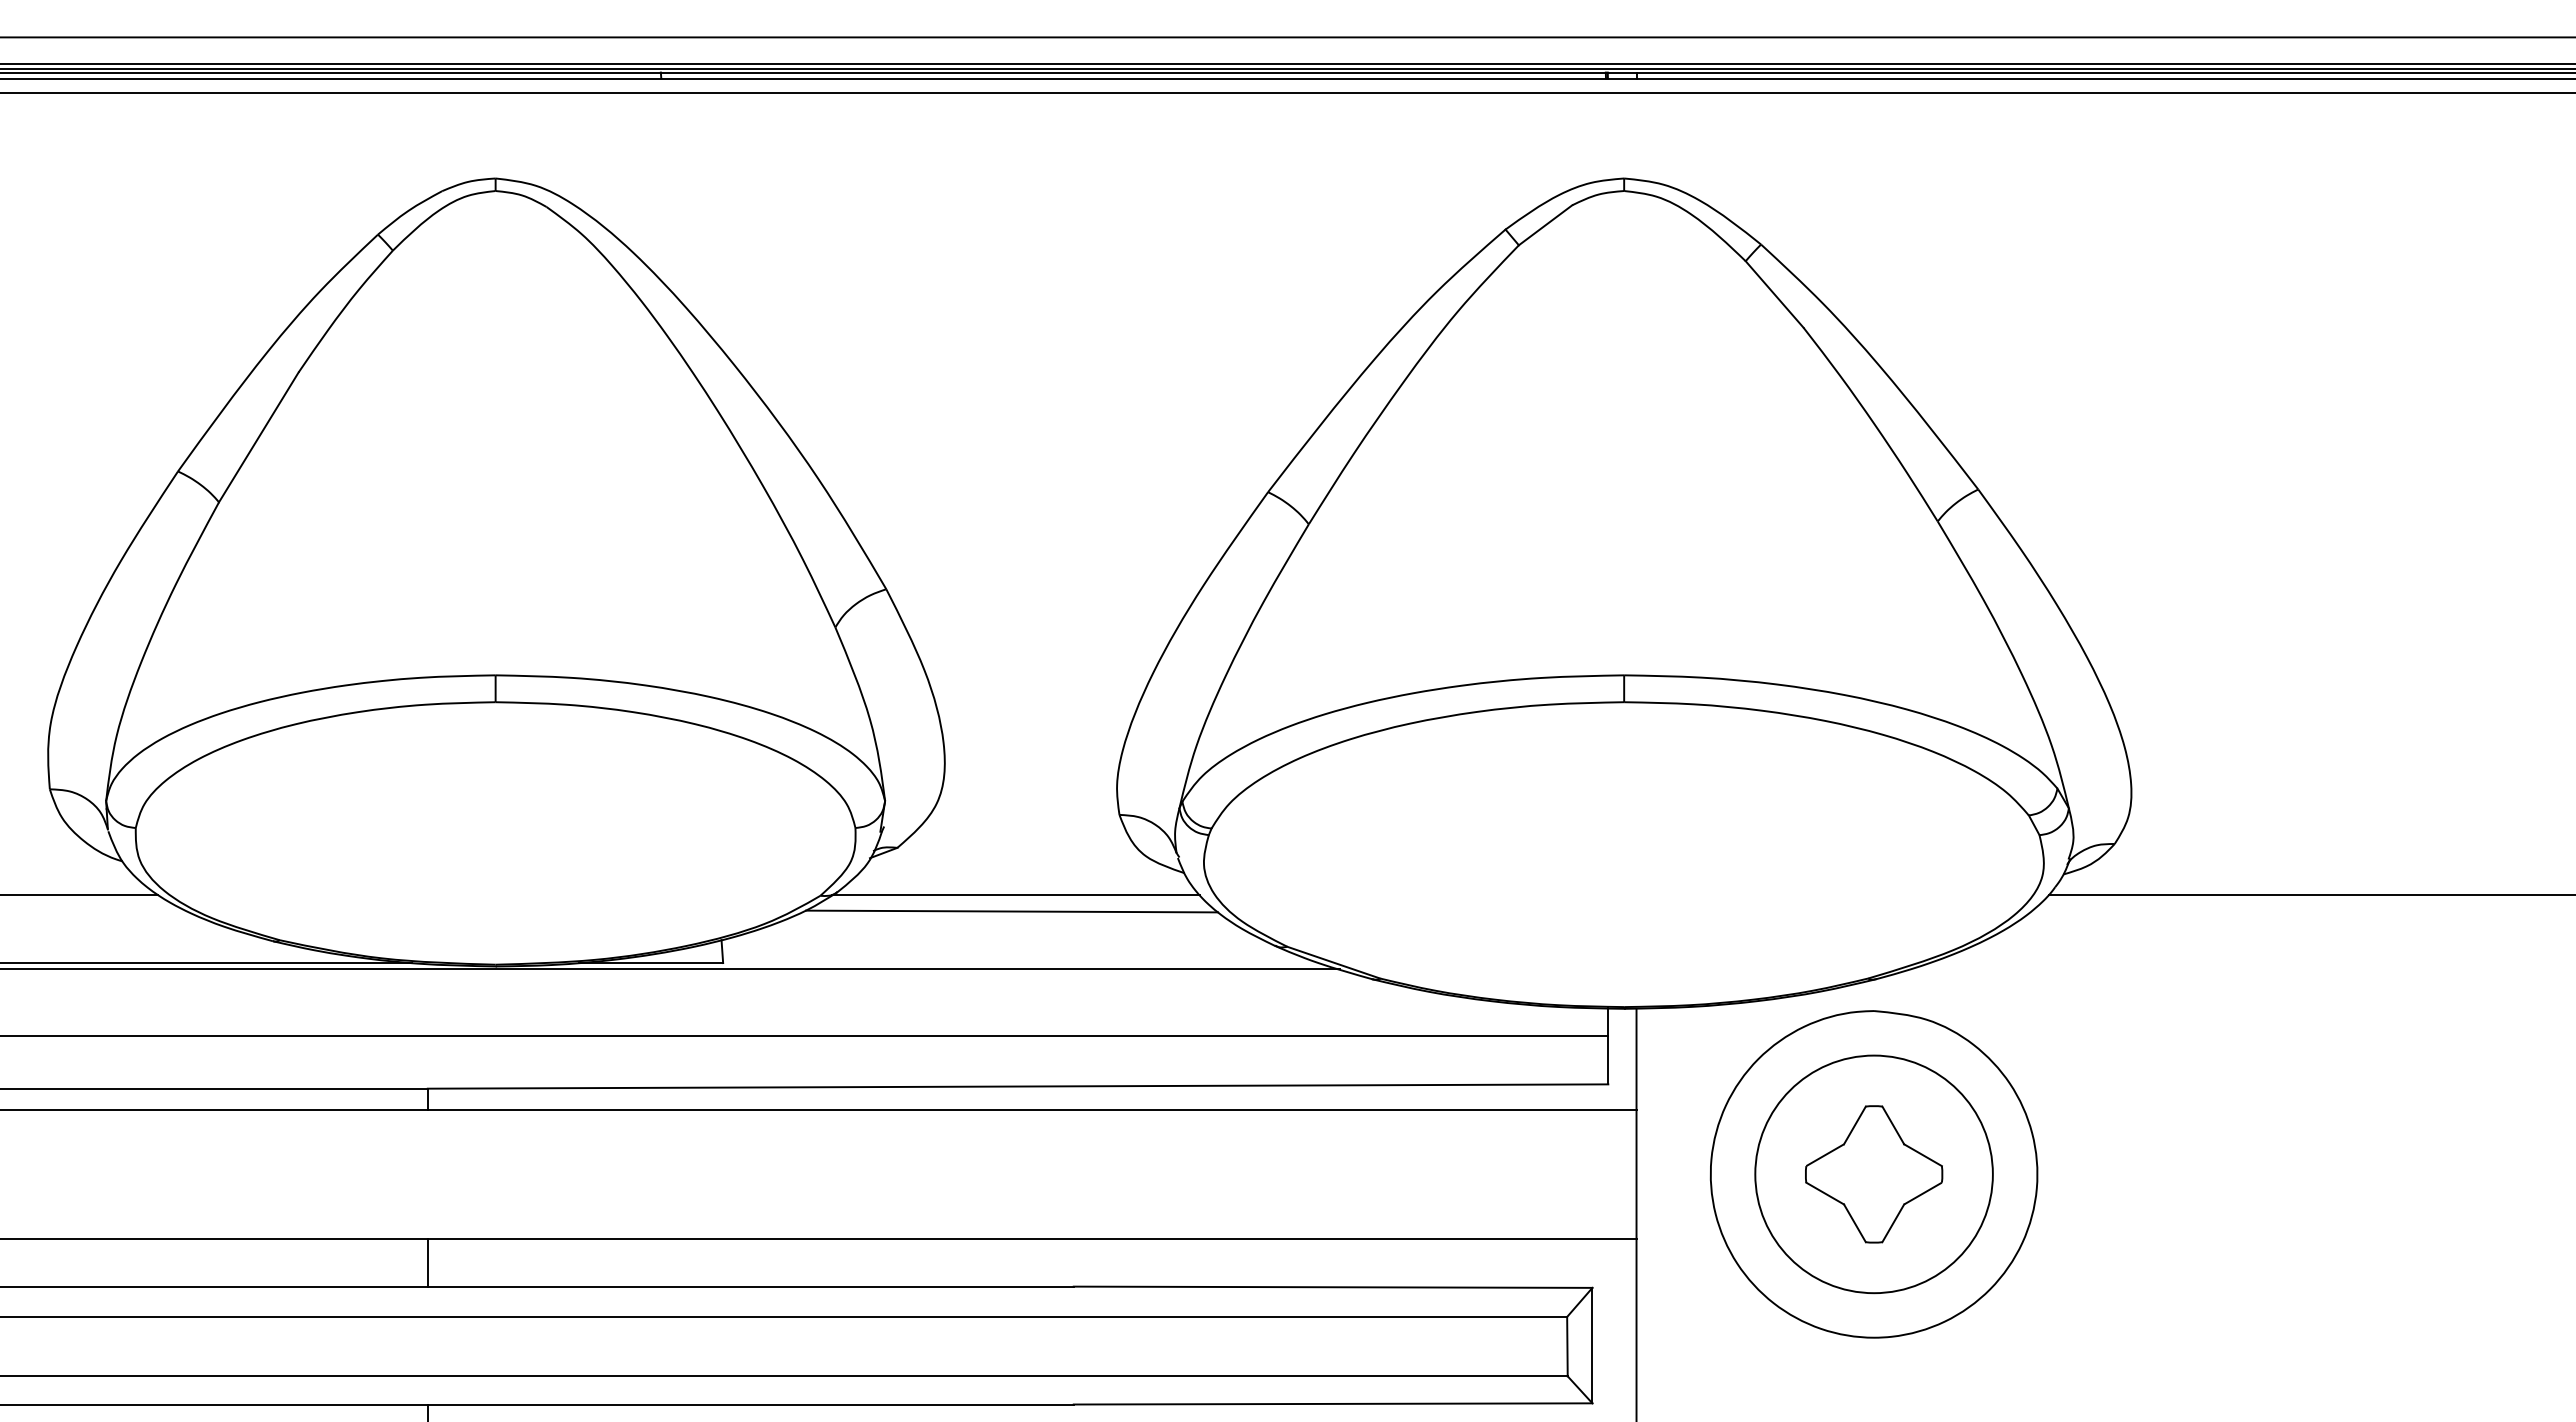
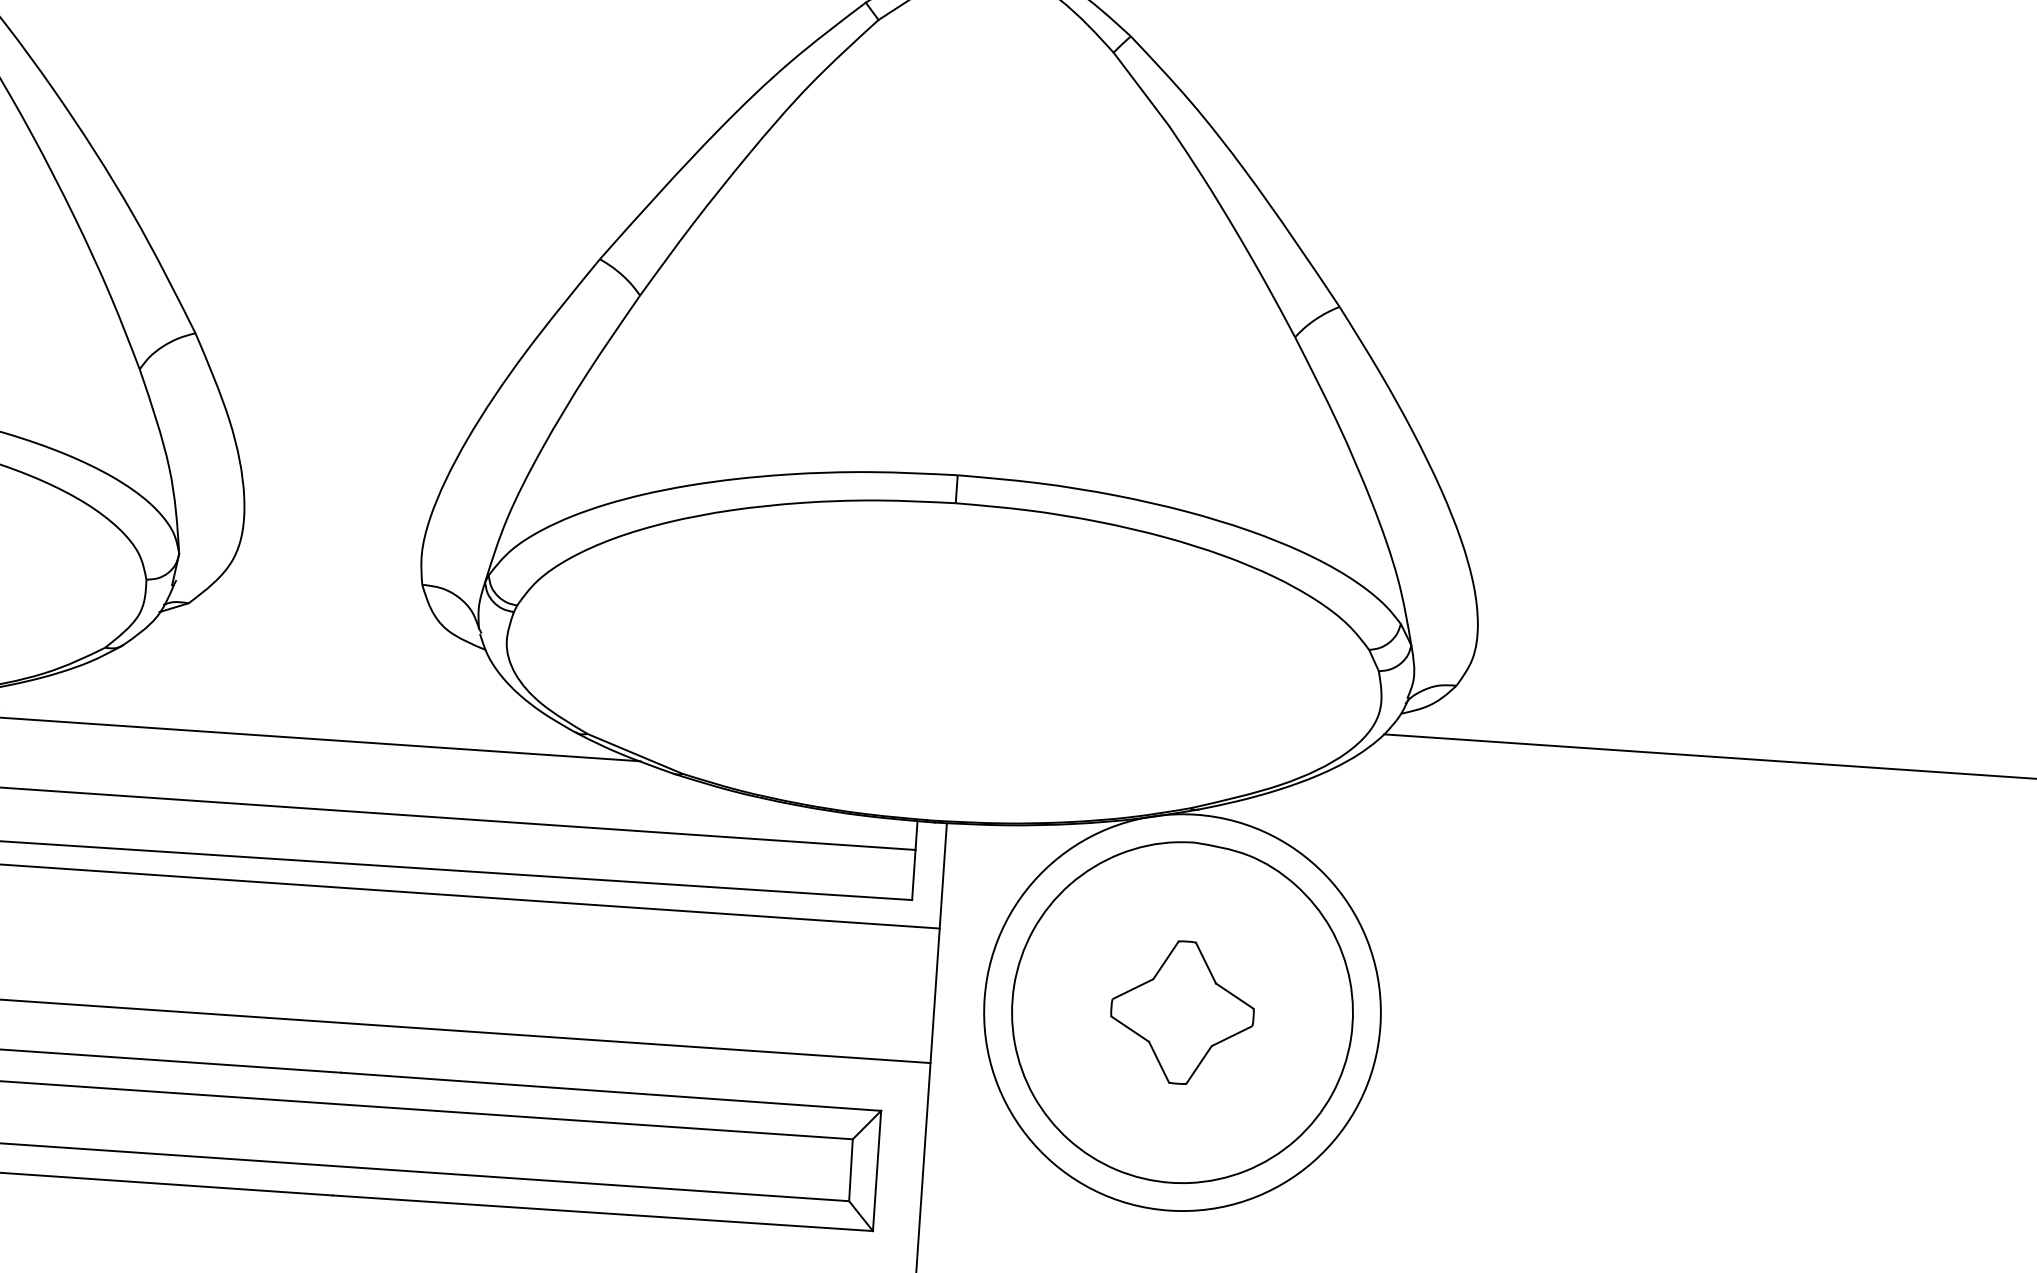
line: (1015, 895) -> (308, 661), removed
line: (1011, 911) -> (302, 677), removed
circle: (1873, 1174) -> (1181, 1012), size x1.6

